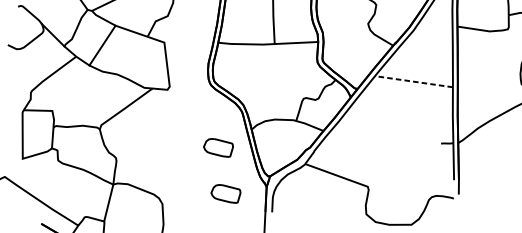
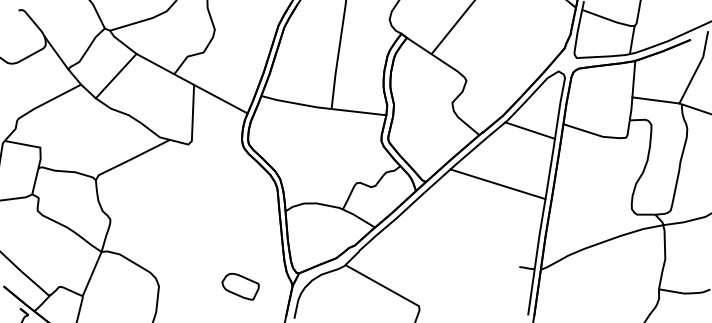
line: (432, 35) -> (530, 130), added
line: (186, 49) -> (220, 98), added
line: (413, 81) -> (497, 184), dashed -> solid
part: (218, 147) -> (240, 227), removed

